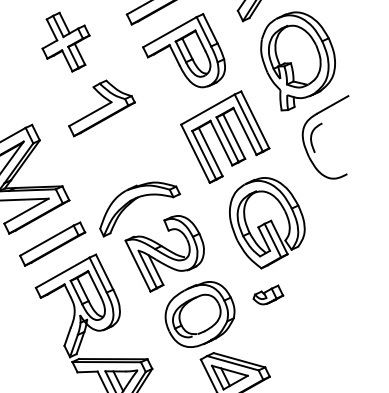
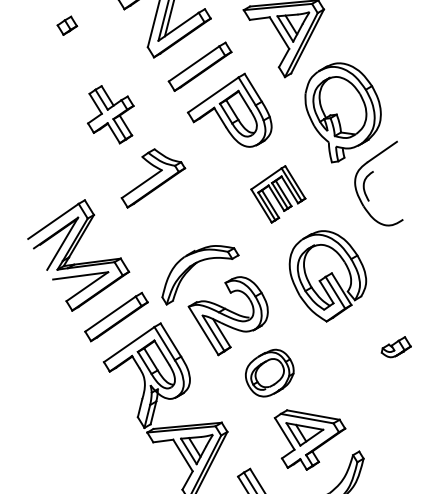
part: (225, 137) -> (278, 194), size x0.6
part: (267, 295) -> (395, 347), moved
part: (199, 313) -> (269, 372), size x0.7

